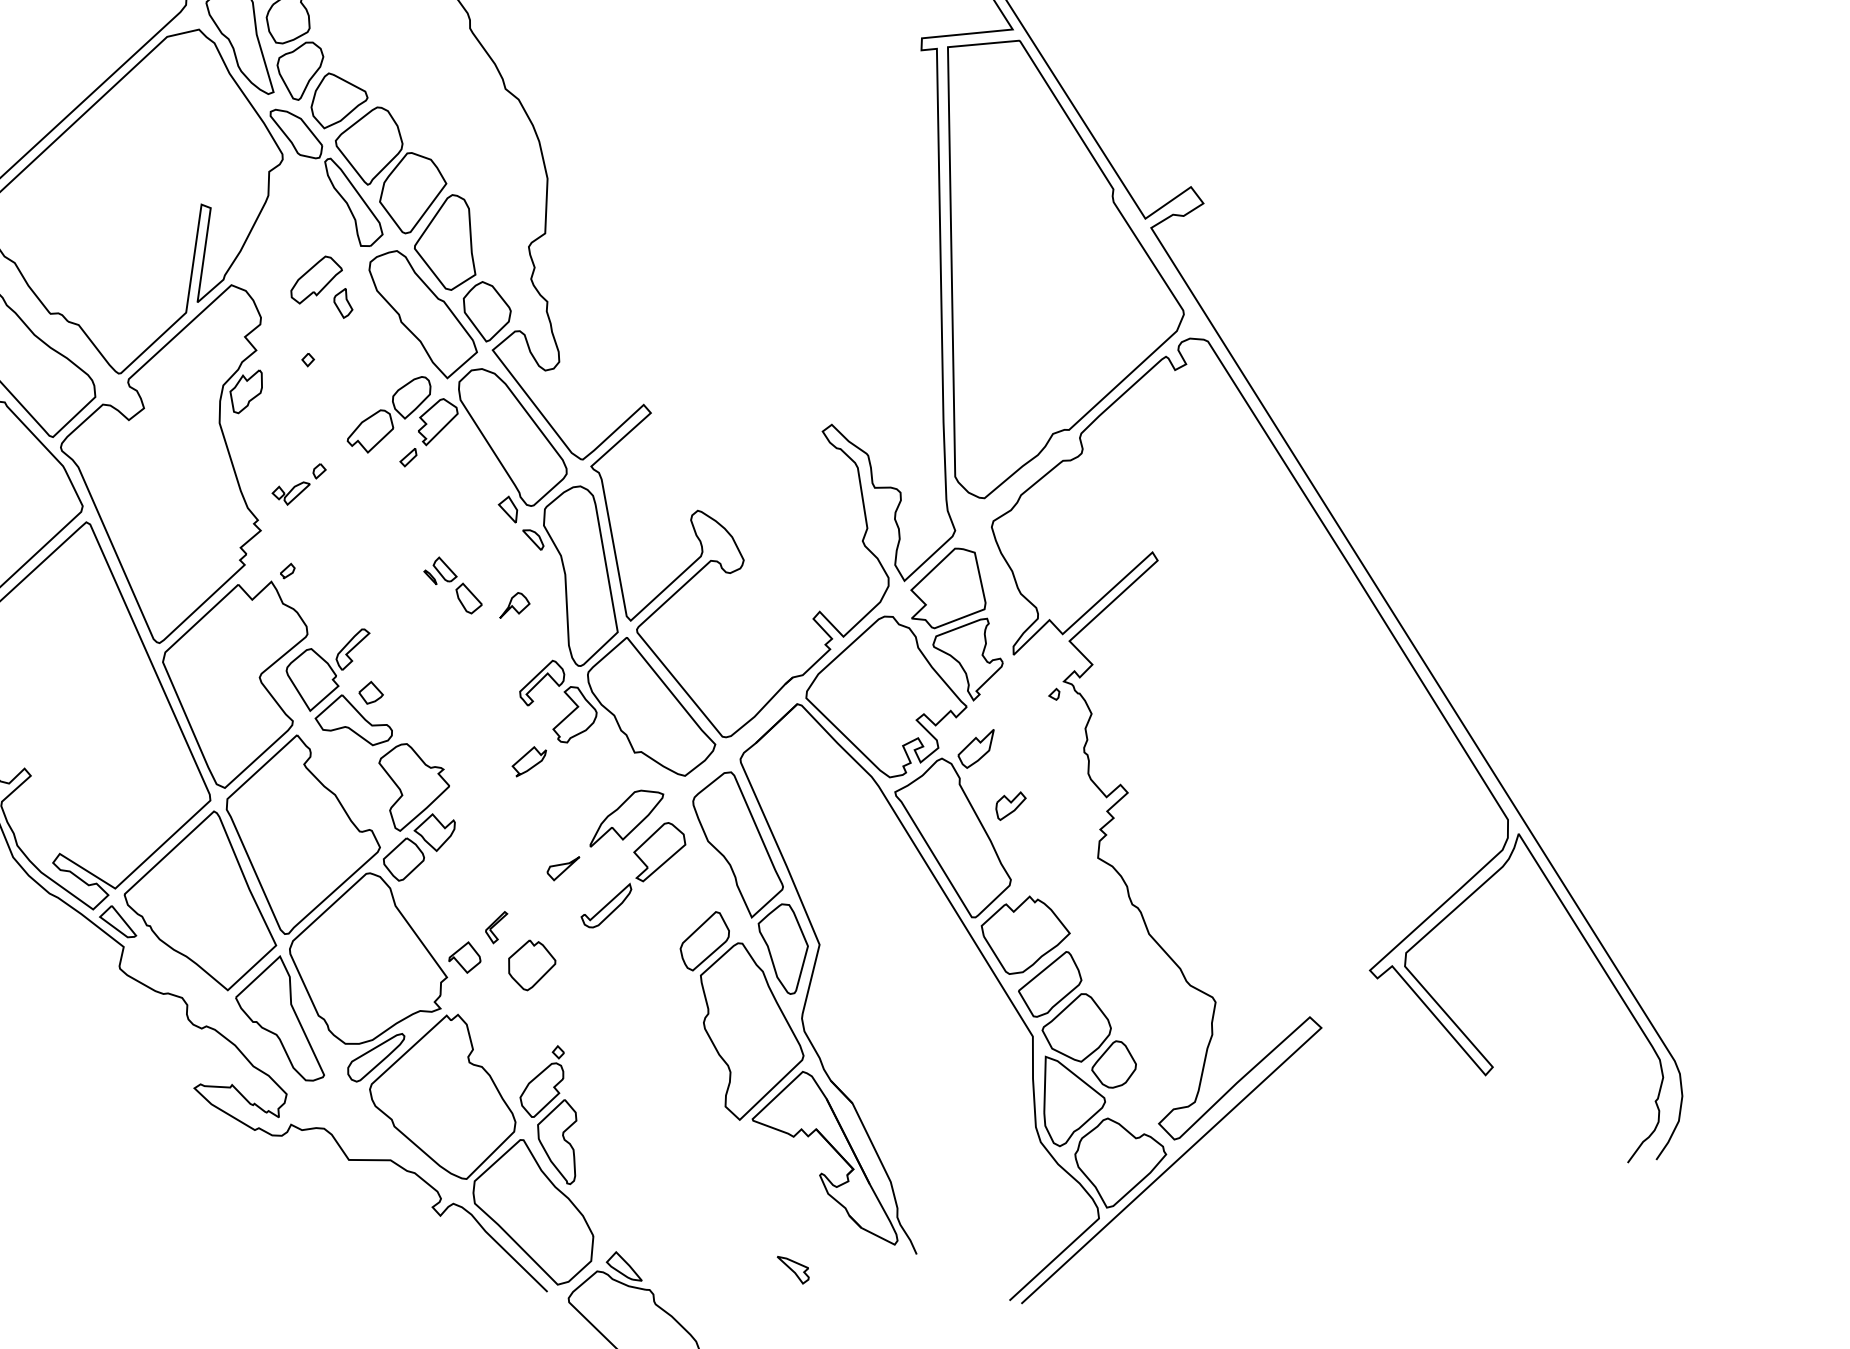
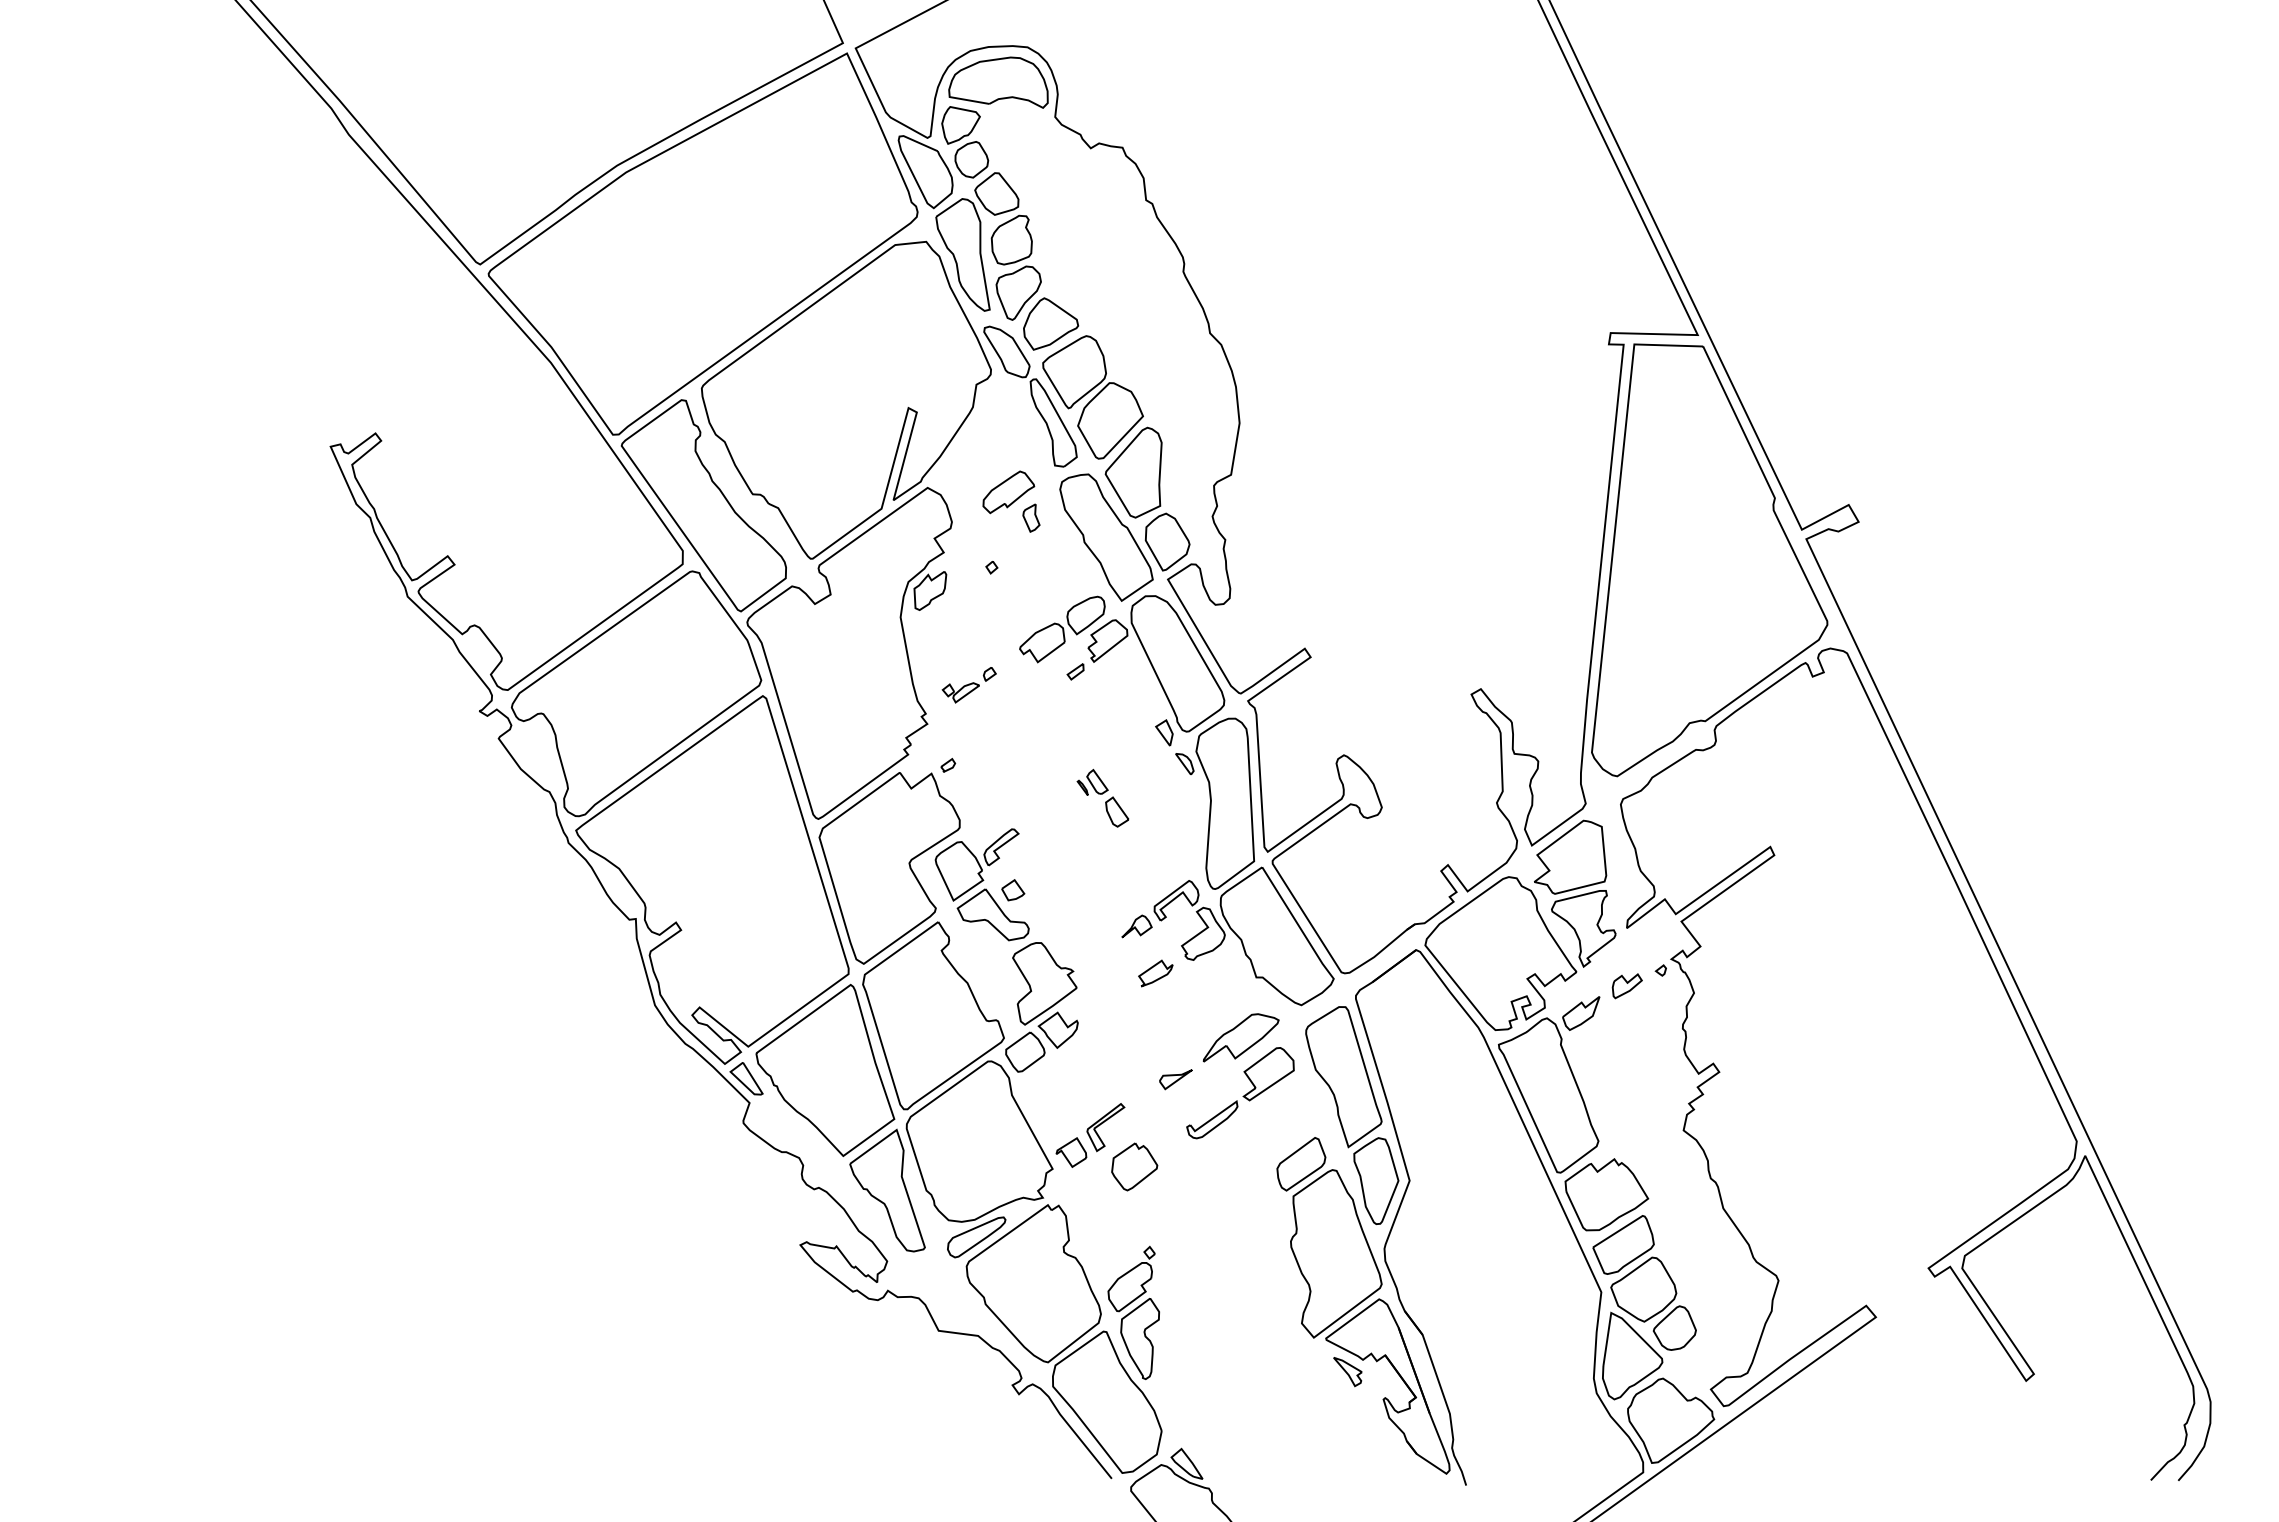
part: (513, 605) -> (1136, 926), moved
part: (1010, 806) -> (1626, 986), moved
part: (496, 927) -> (1105, 1127), size x1.67
part: (793, 1270) -> (1347, 1372), moved

